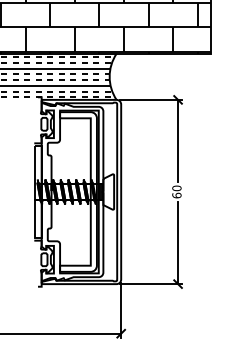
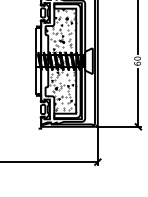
hatch: (68, 190) -> (60, 60), added

